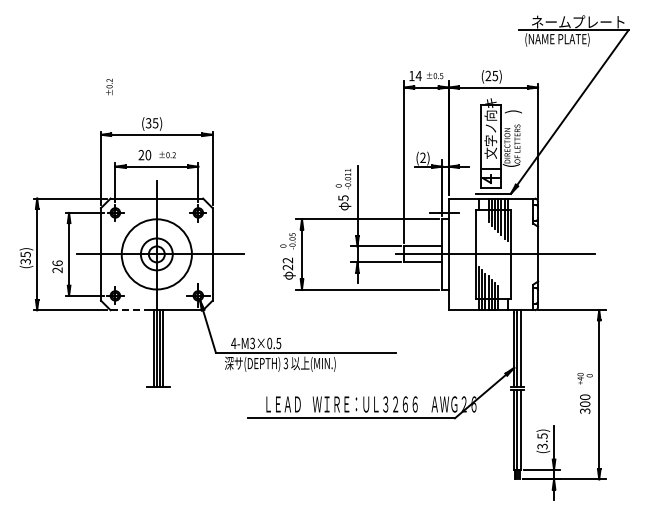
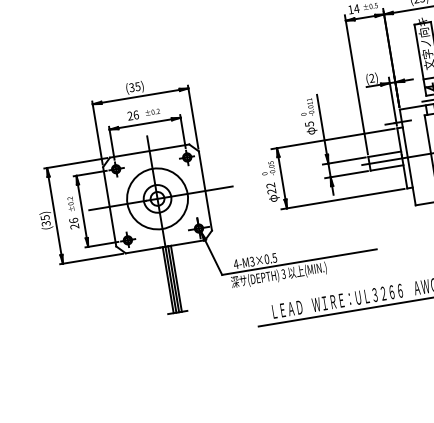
text: (109, 86) -> (70, 203), moved
text: (148, 155) -> (136, 115), 20 -> 26
line: (130, 310) -> (142, 250), dashed -> solid

